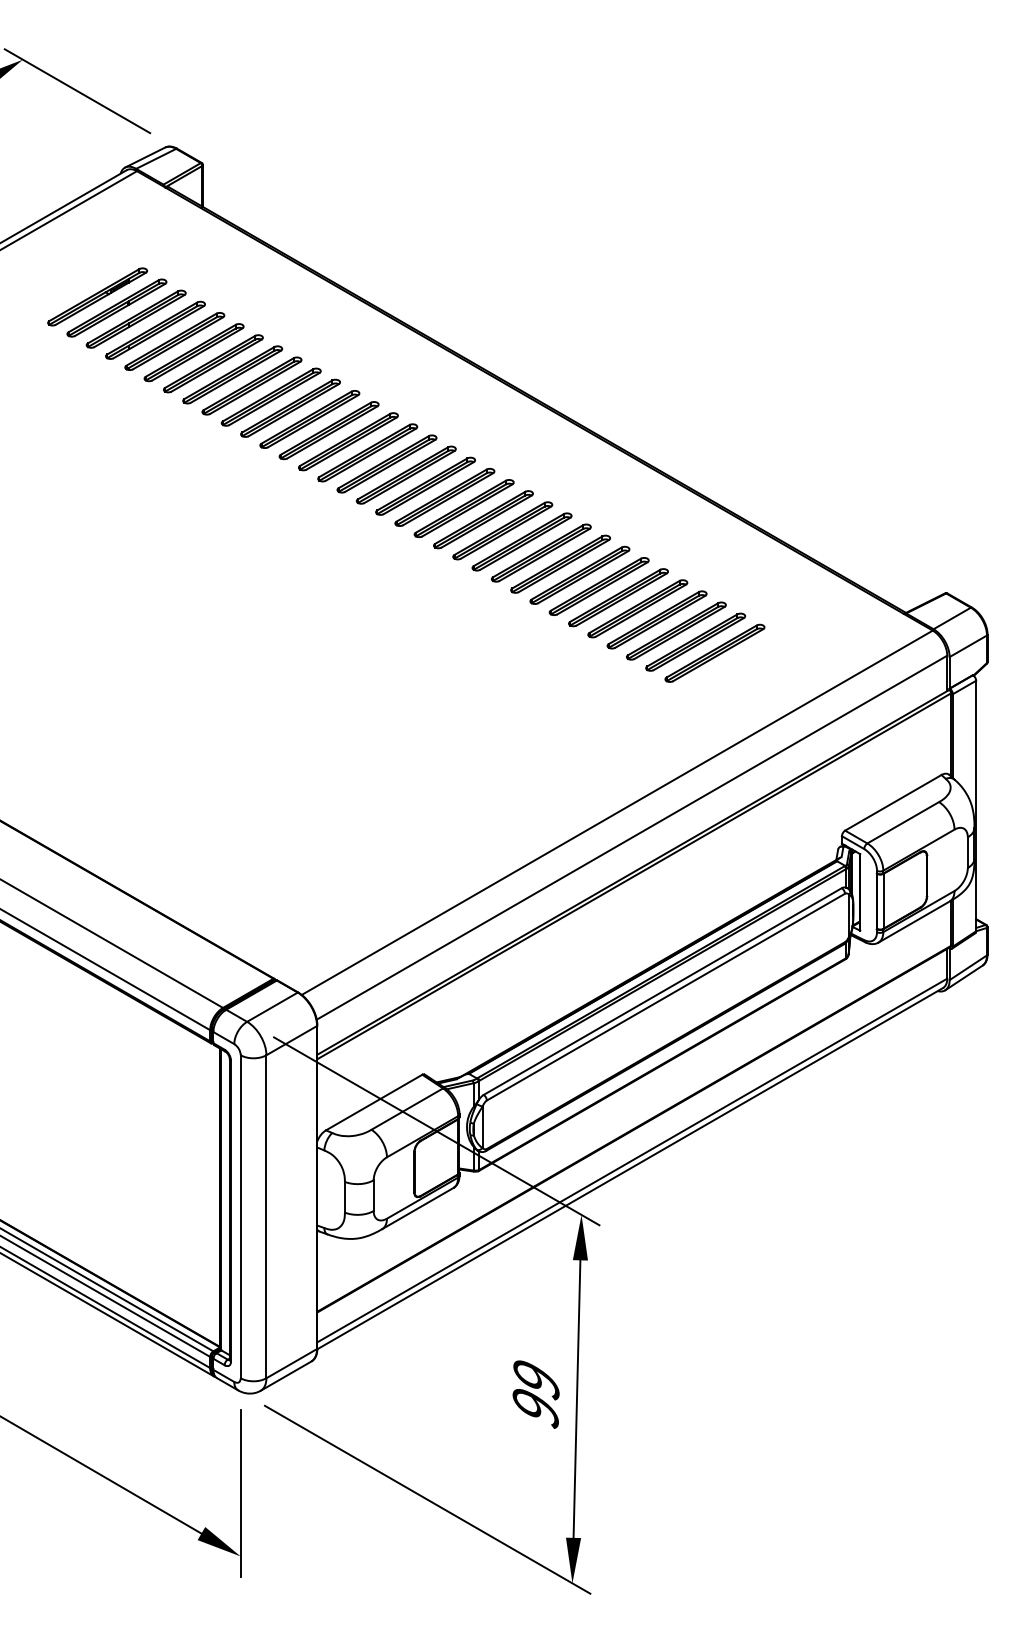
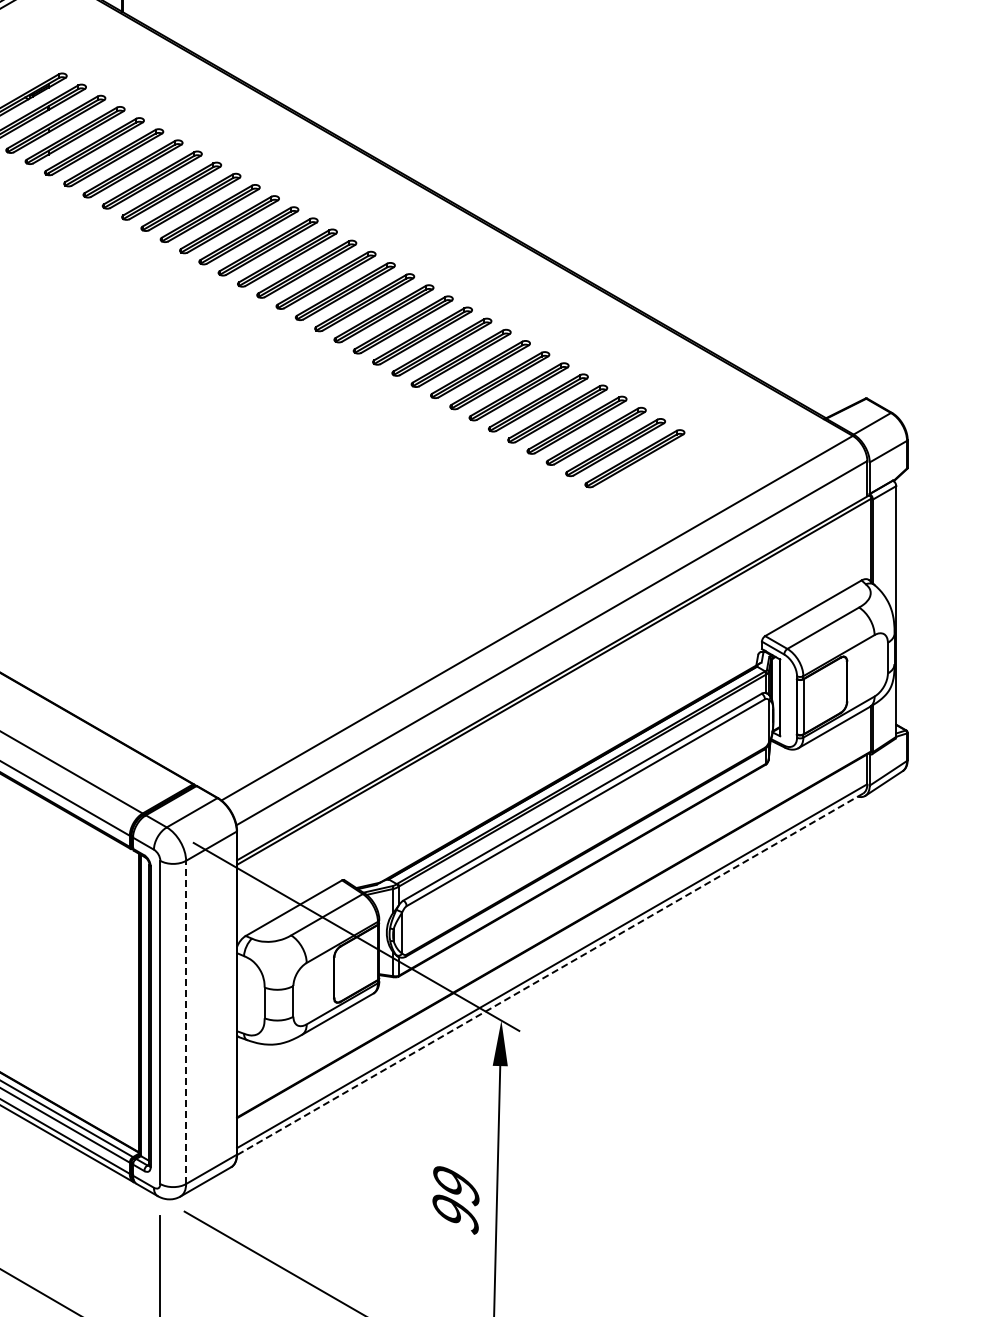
line: (629, 1168) -> (549, 974), solid -> dashed
line: (266, 1216) -> (186, 1022), solid -> dashed

